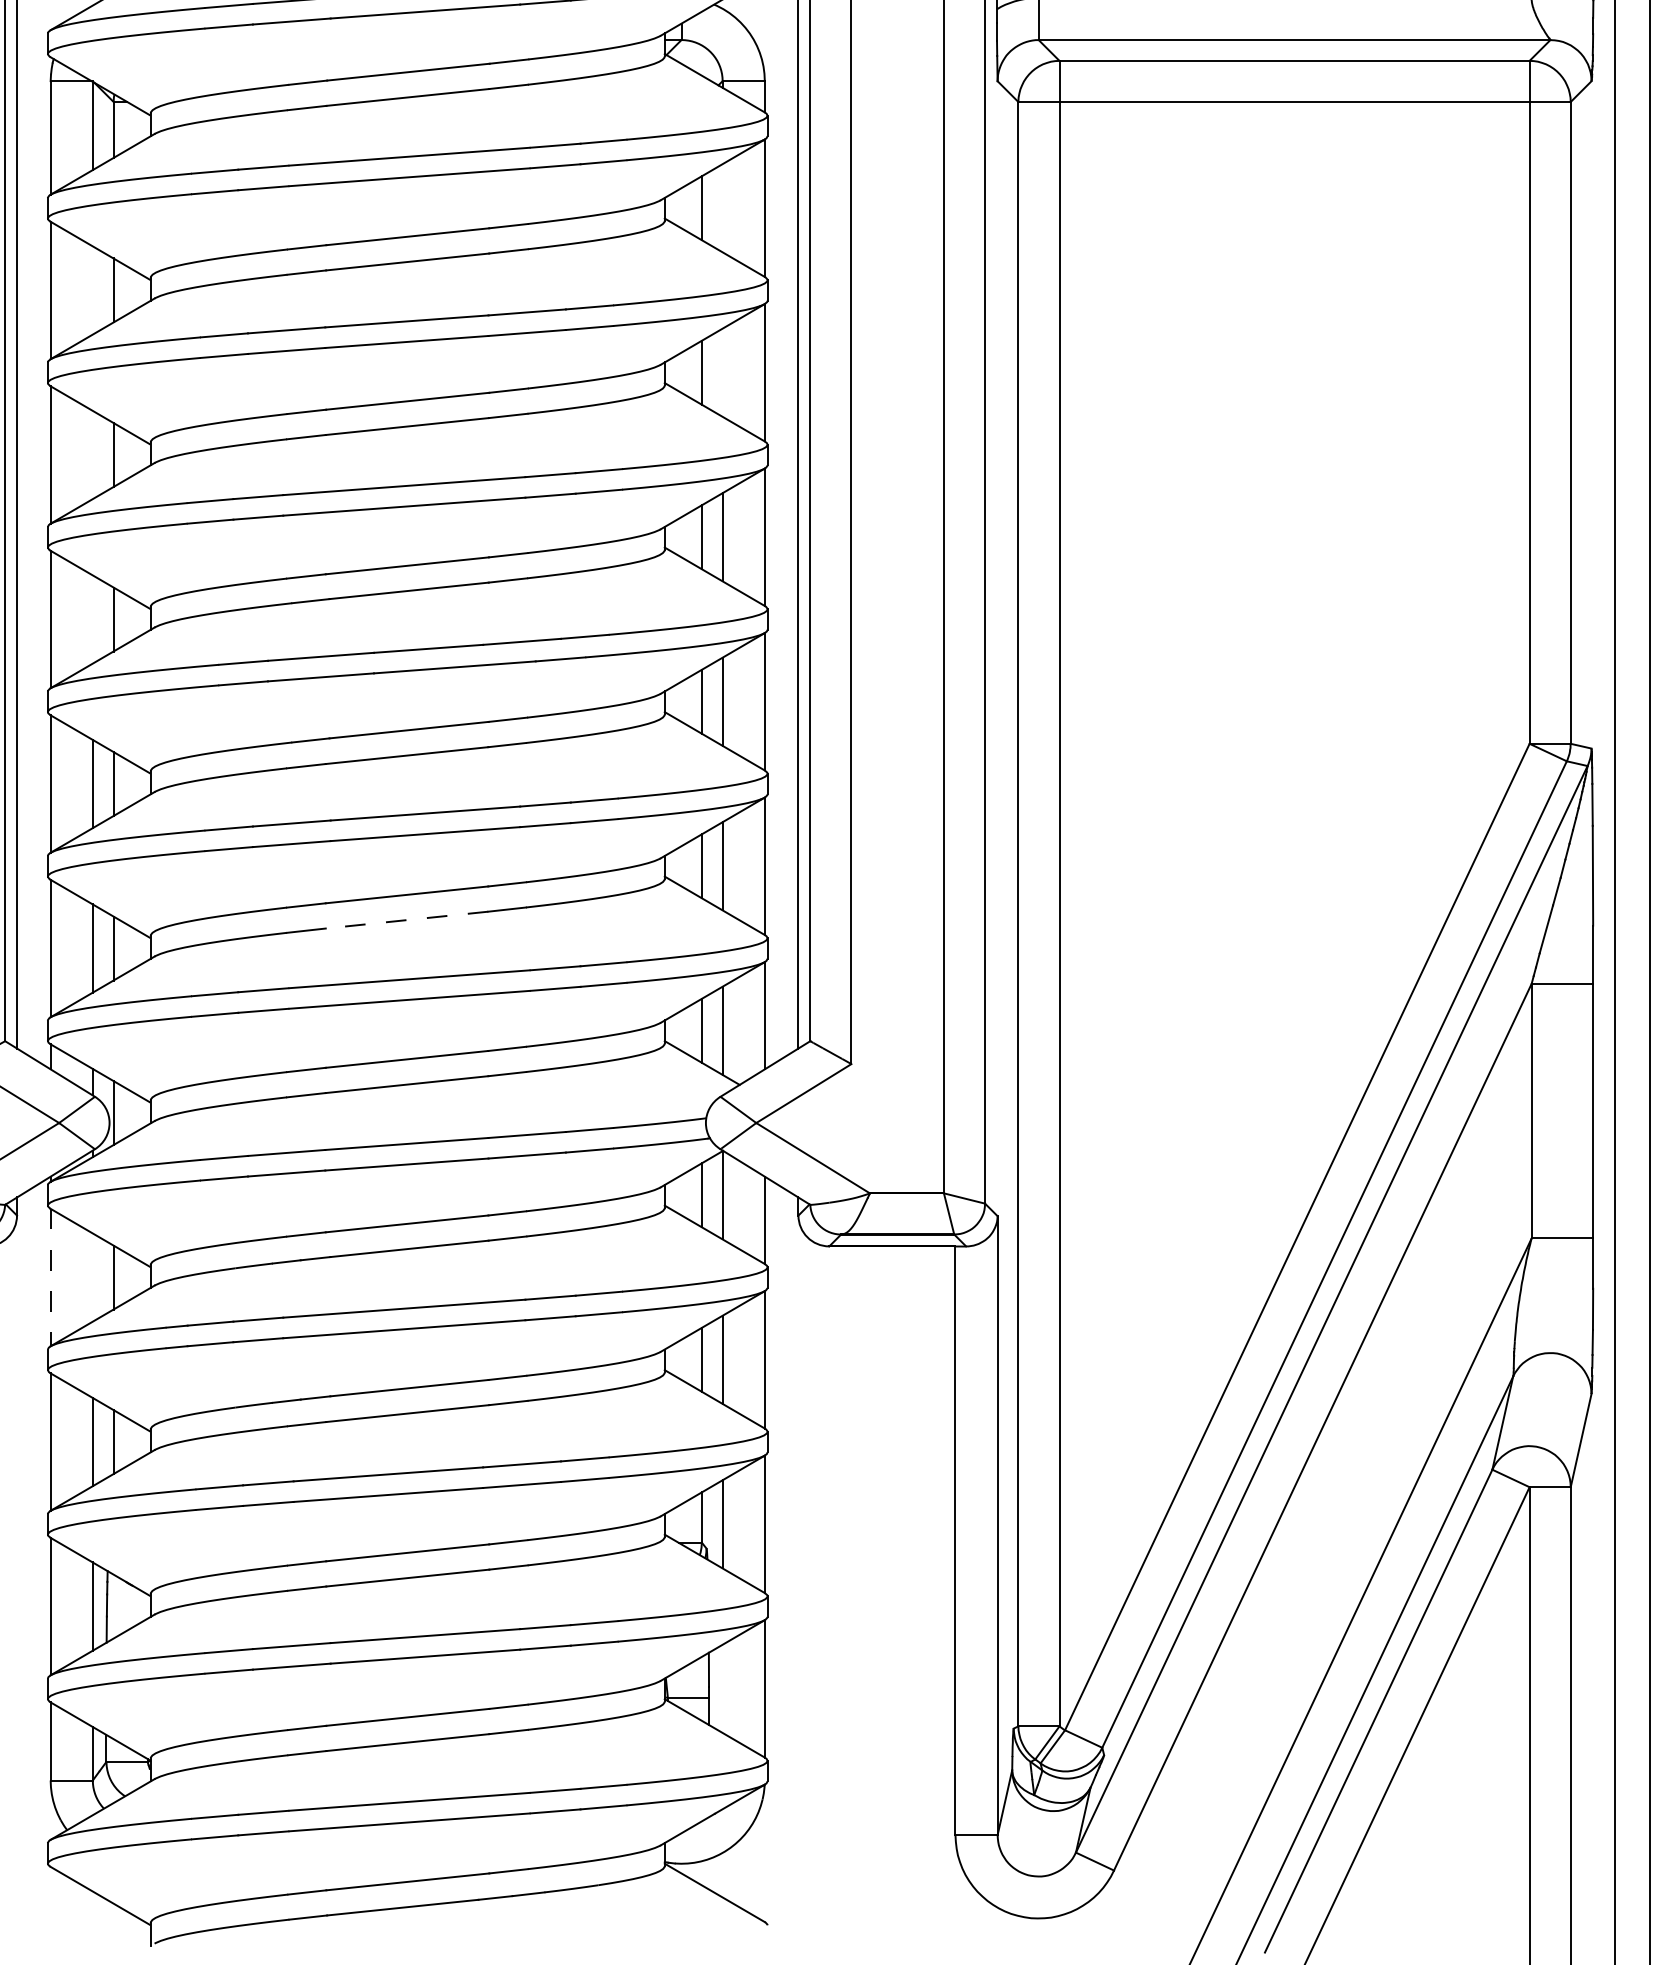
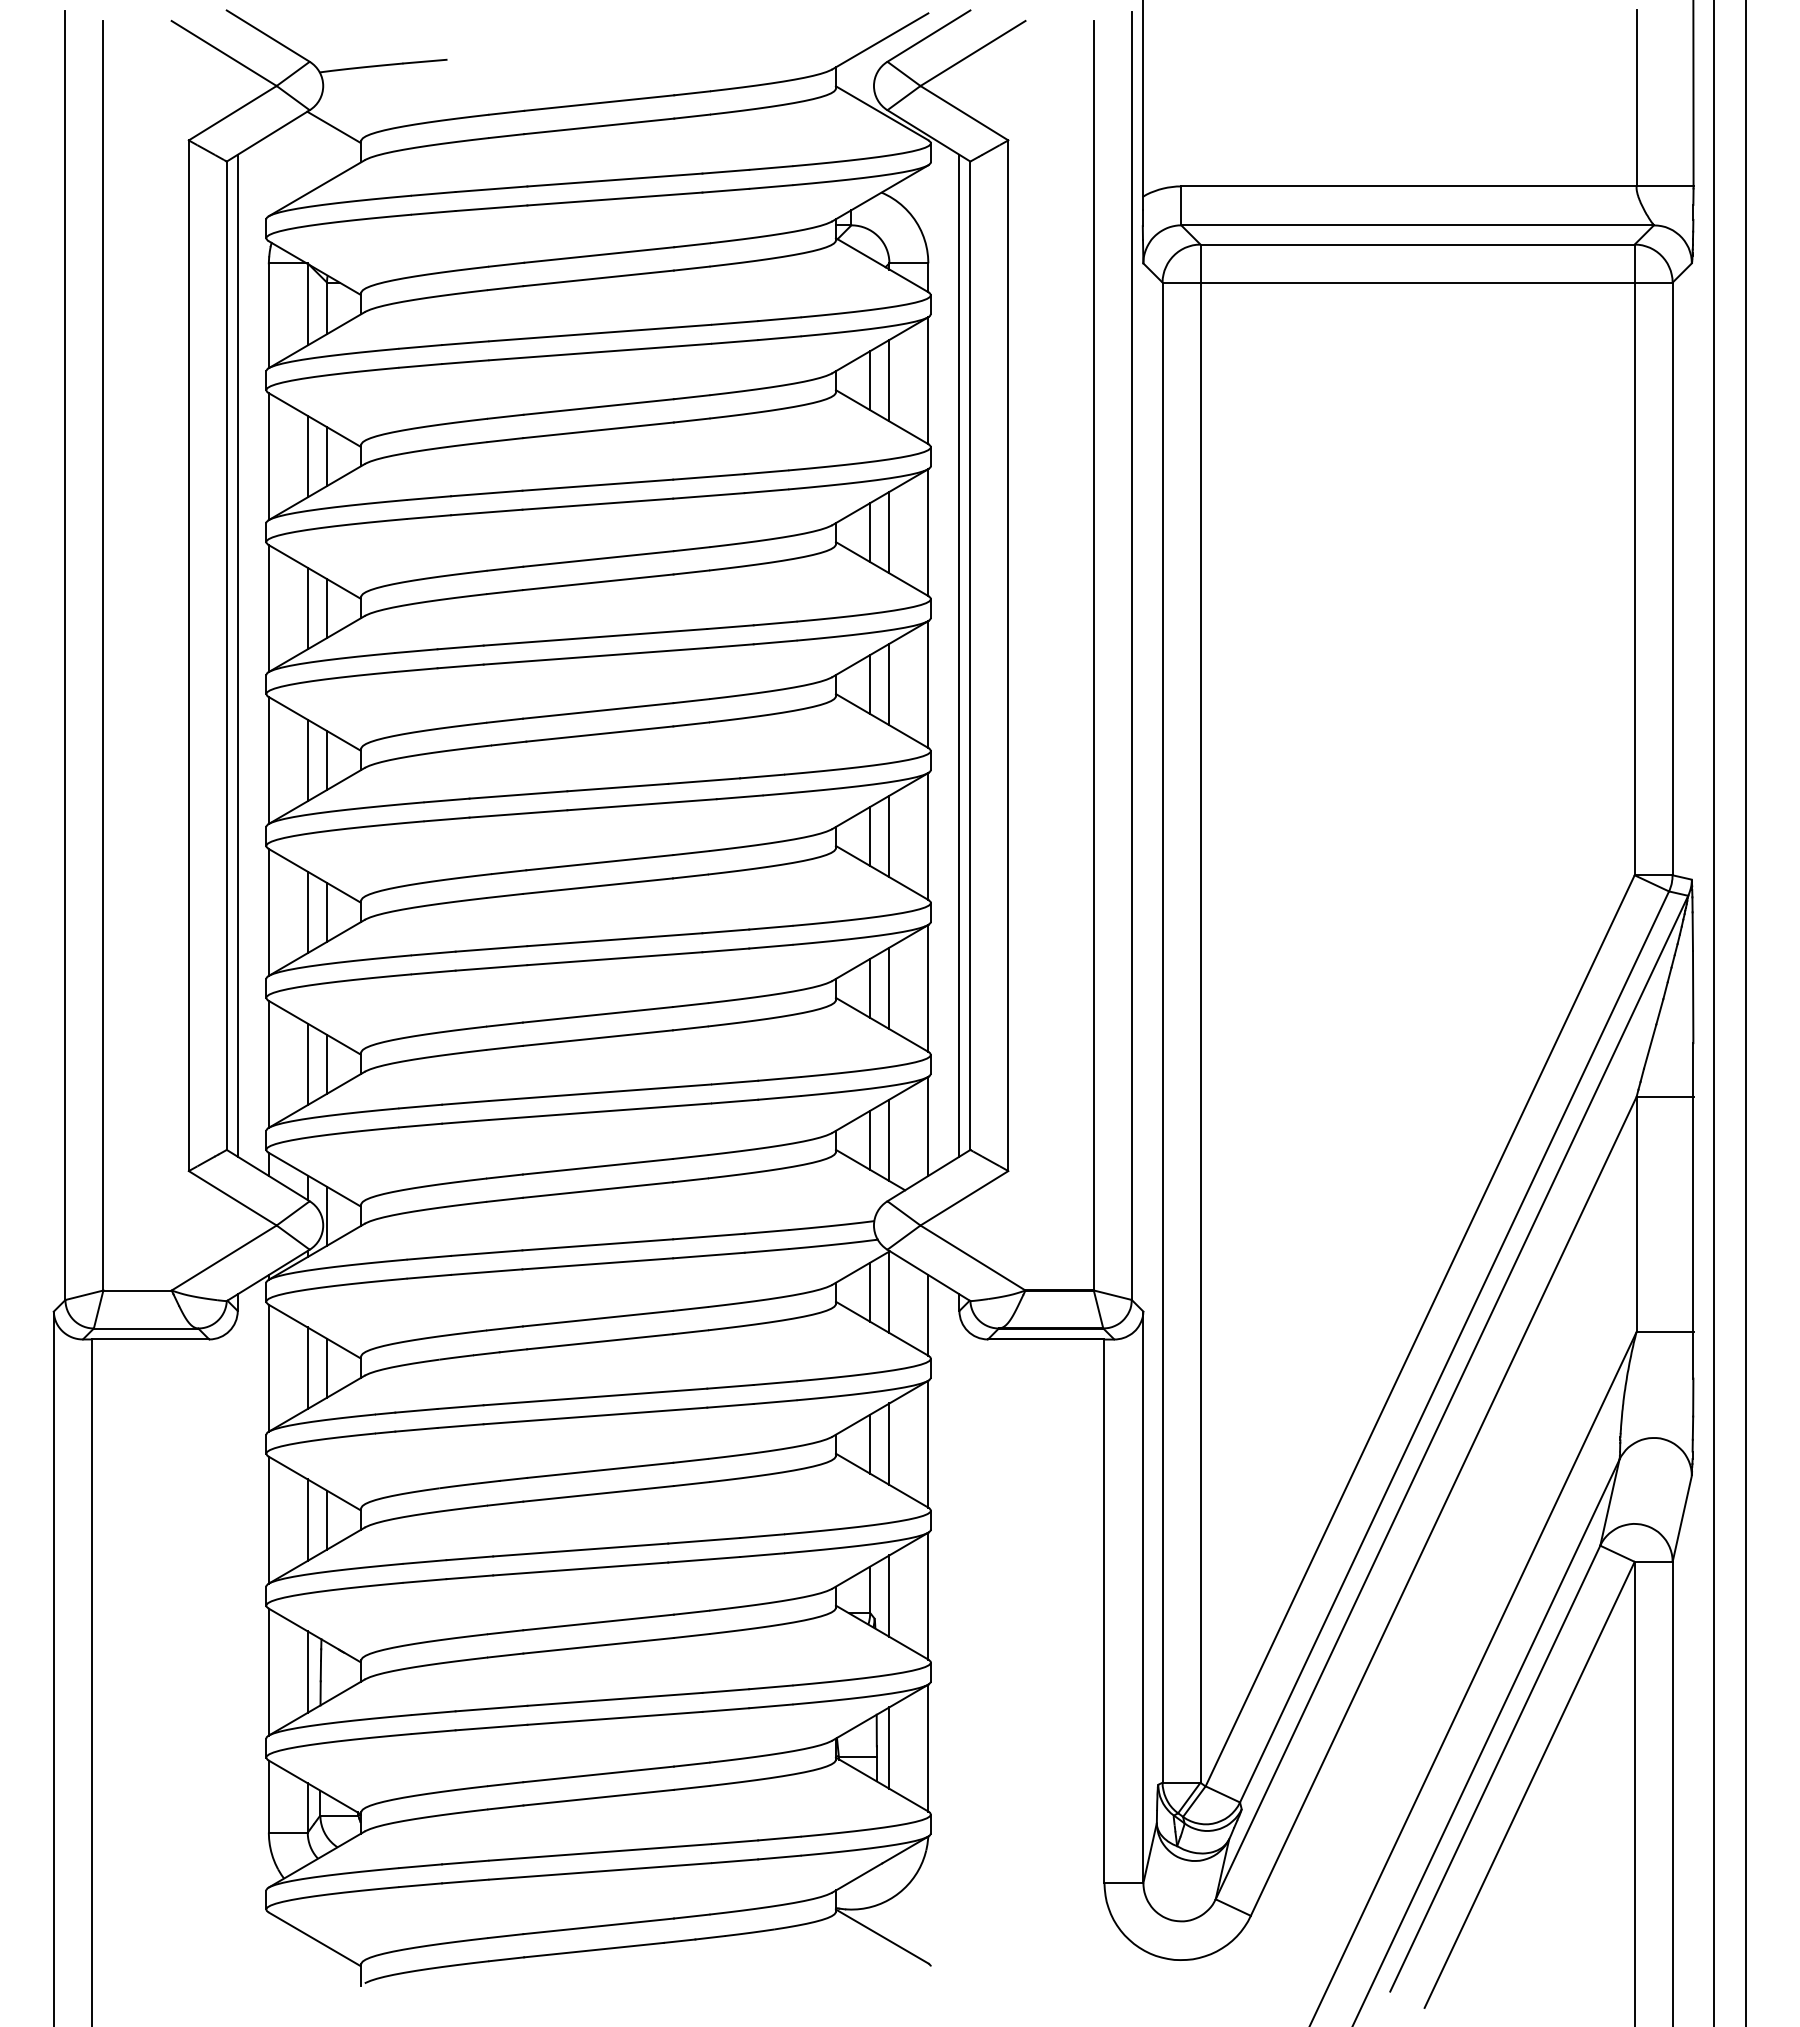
line: (722, 208) -> (889, 380), added
line: (92, 290) -> (307, 456), added
line: (722, 372) -> (889, 532), added
line: (92, 454) -> (307, 608), added
line: (92, 619) -> (307, 760), added
line: (406, 920) -> (597, 1038), dashed -> solid
line: (50, 1277) -> (268, 1368), dashed -> solid
line: (92, 1277) -> (307, 1368), added
line: (722, 1688) -> (889, 1747), added

